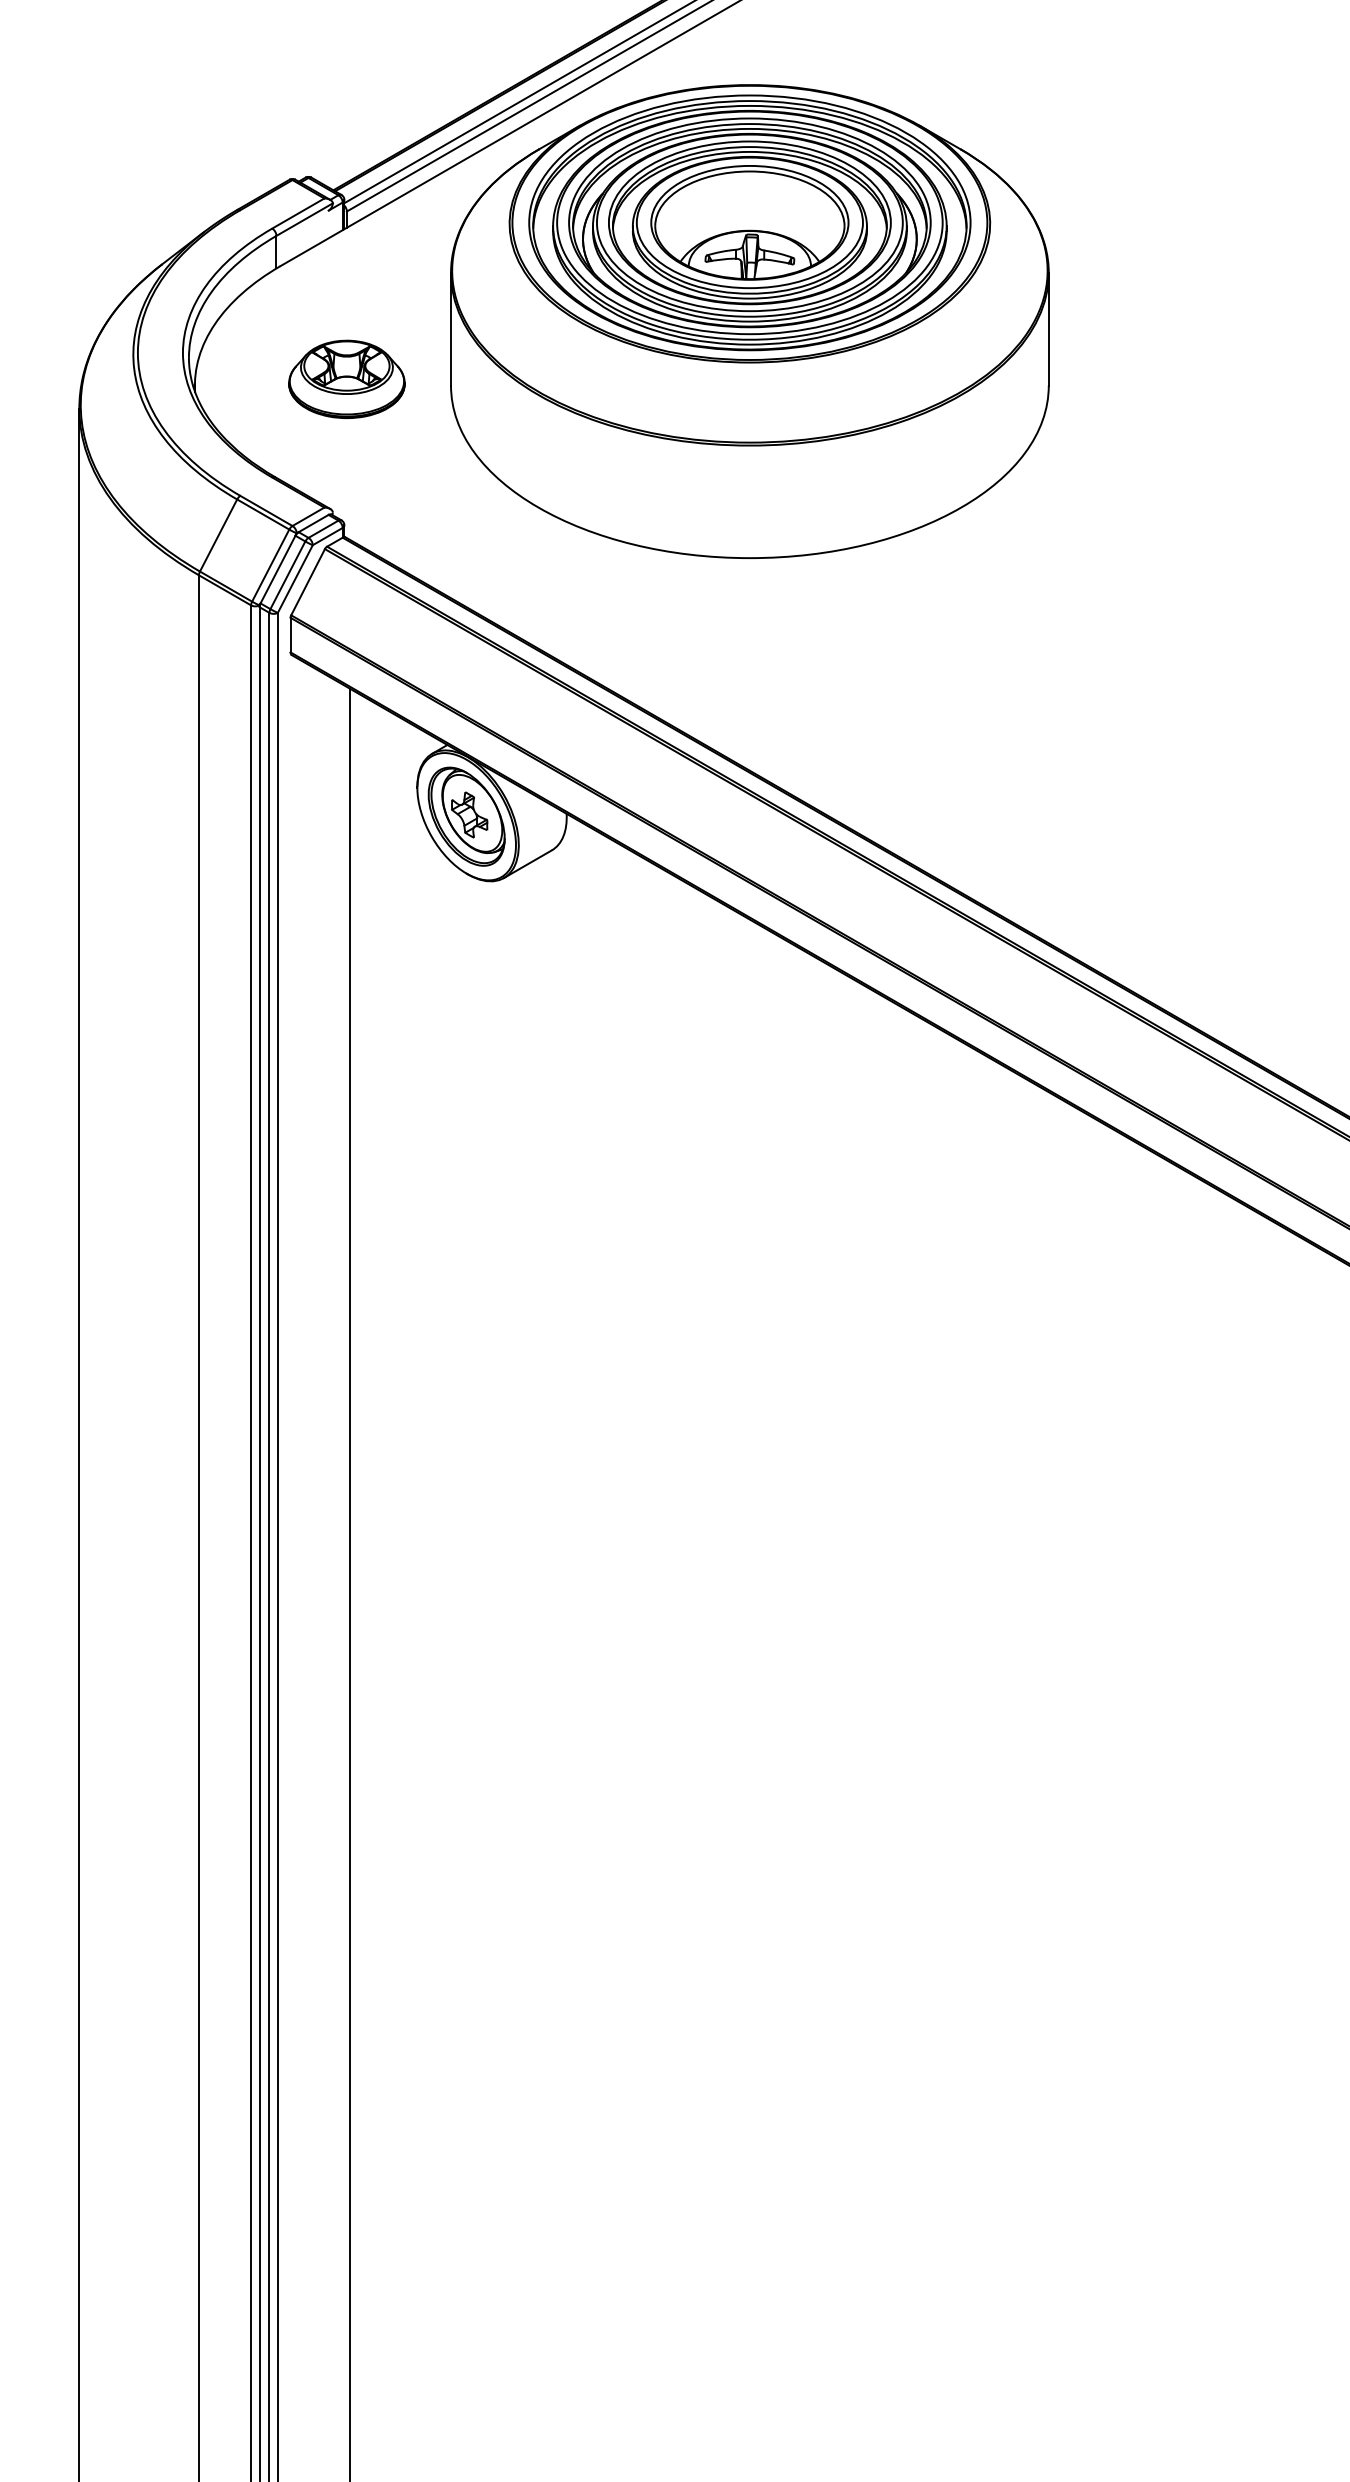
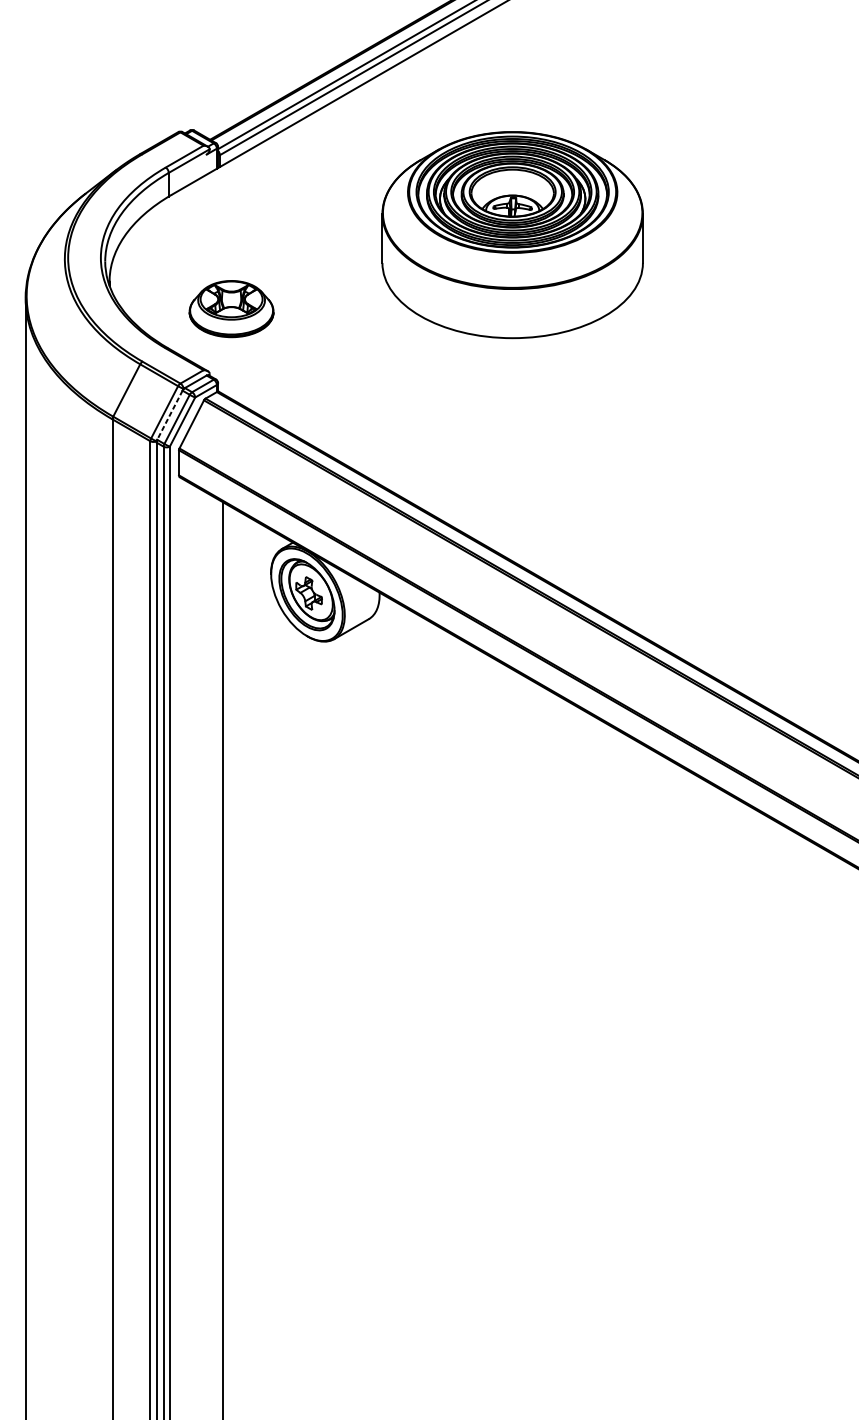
part: (749, 321) -> (512, 235), size x0.6
part: (346, 378) -> (231, 308), moved
line: (277, 570) -> (169, 415), solid -> dashed

